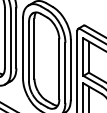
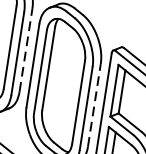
line: (16, 38) -> (26, 50), solid -> dashed
line: (70, 69) -> (93, 105), solid -> dashed

